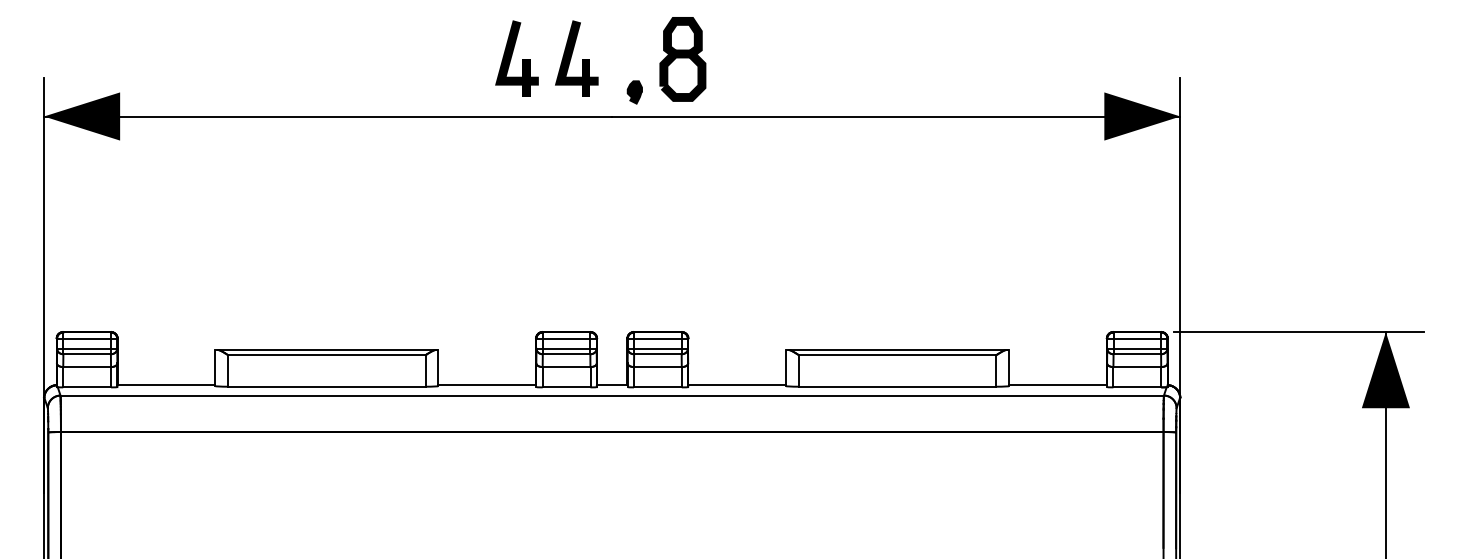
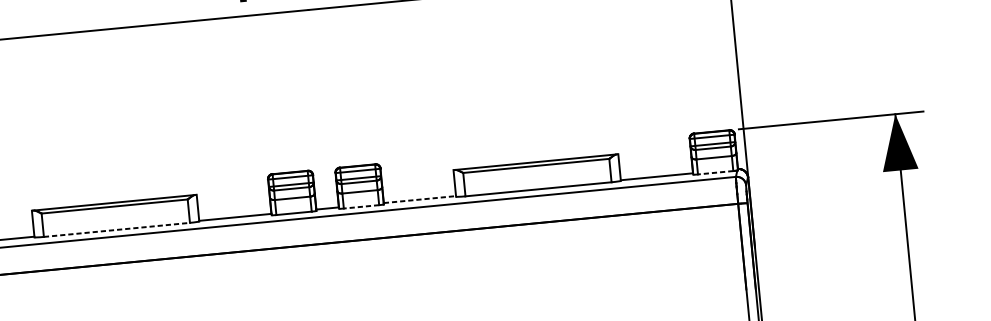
line: (737, 385) -> (420, 199), solid -> dashed
line: (326, 386) -> (116, 229), solid -> dashed
line: (657, 387) -> (361, 206), solid -> dashed
line: (1137, 387) -> (715, 172), solid -> dashed

